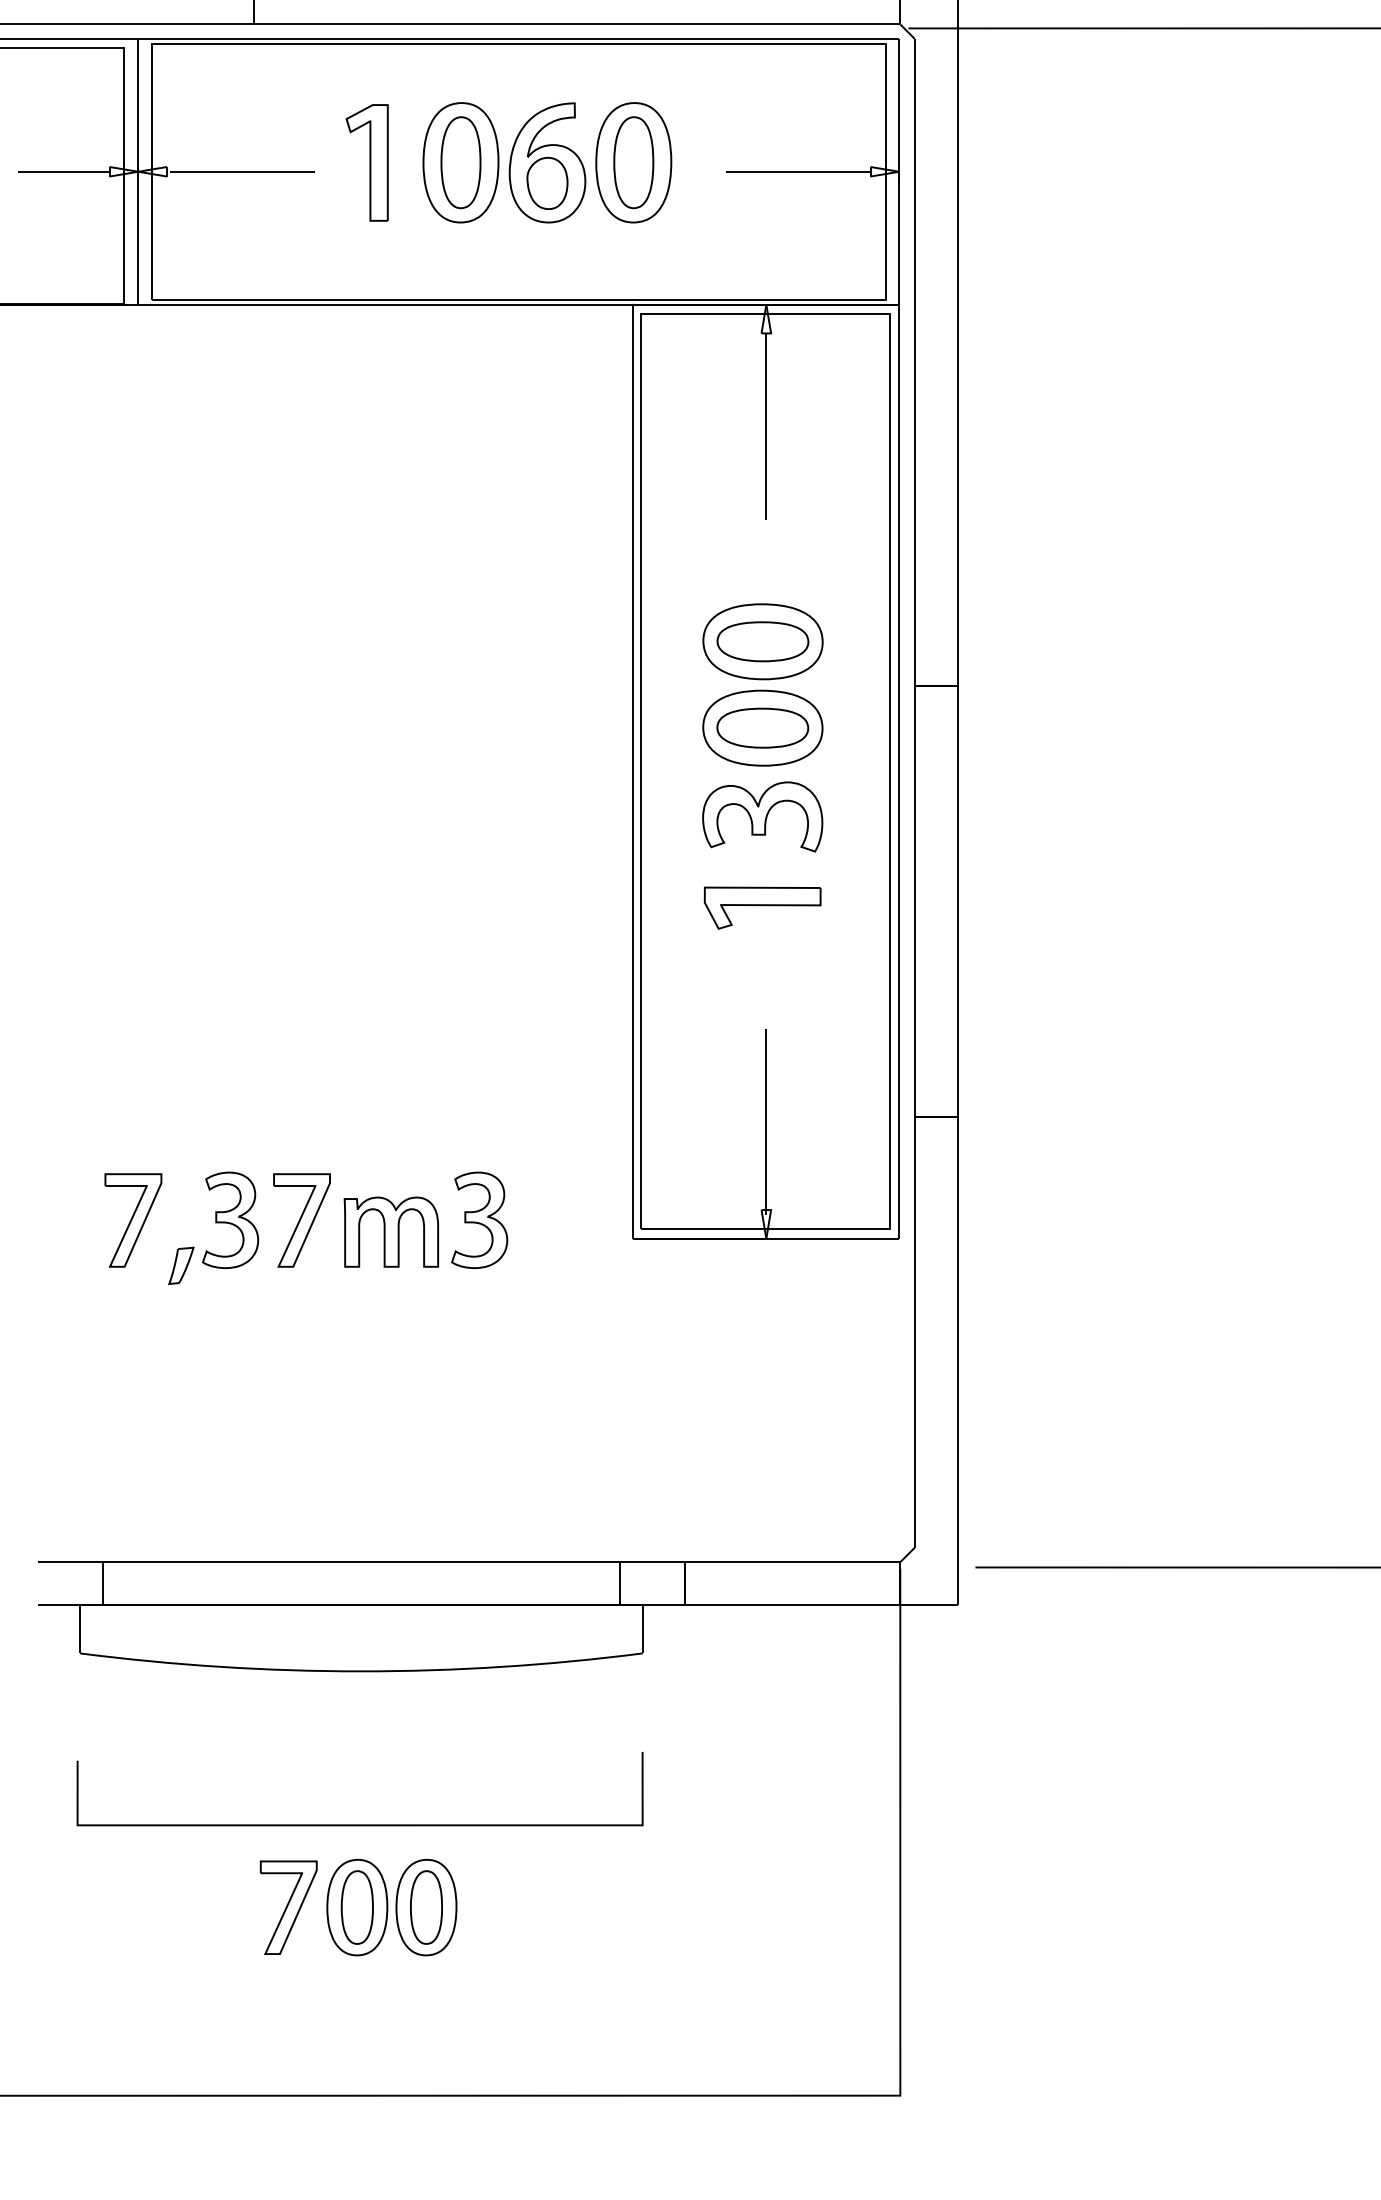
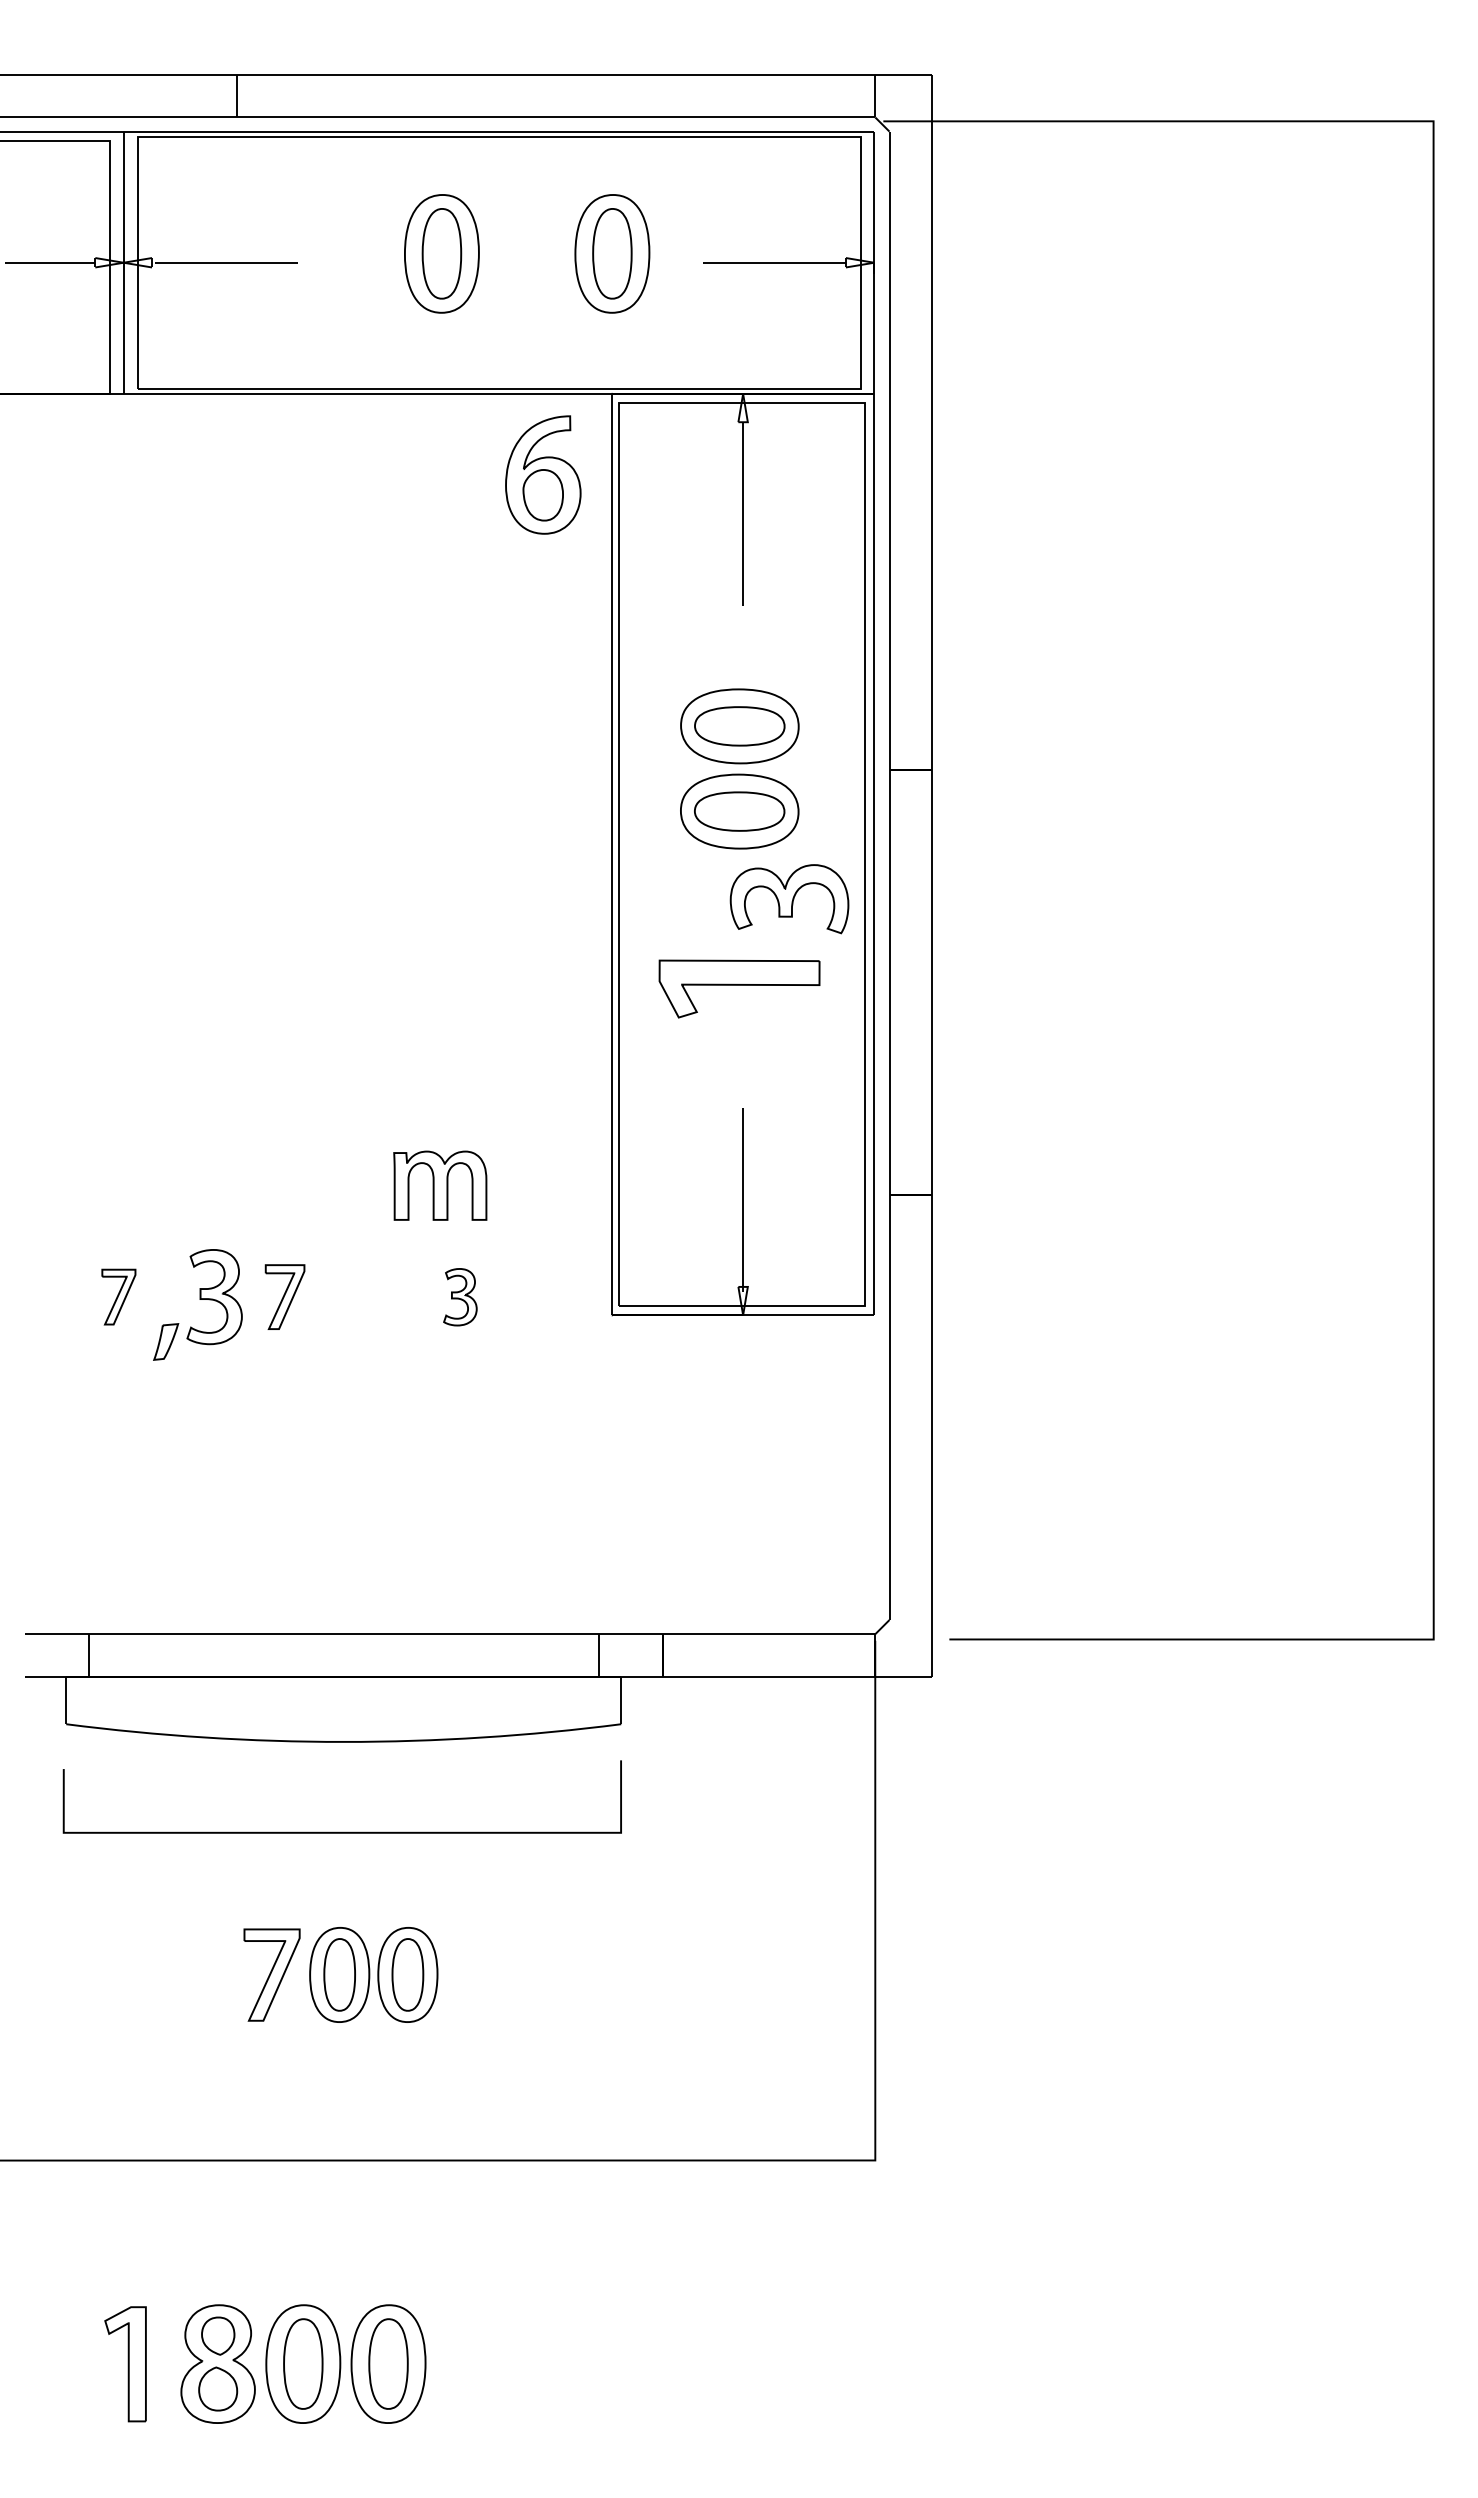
part: (367, 162) -> (349, 253), removed
part: (547, 162) -> (543, 474), moved
part: (762, 817) -> (789, 899), moved
part: (762, 908) -> (739, 989), size x1.4
part: (133, 1219) -> (118, 1296), size x0.6
part: (301, 1219) -> (284, 1296), size x0.7
part: (479, 1220) -> (460, 1297), size x0.6
part: (391, 1231) -> (440, 1185), moved
curve: (359, 1824) -> (341, 1831), moved

